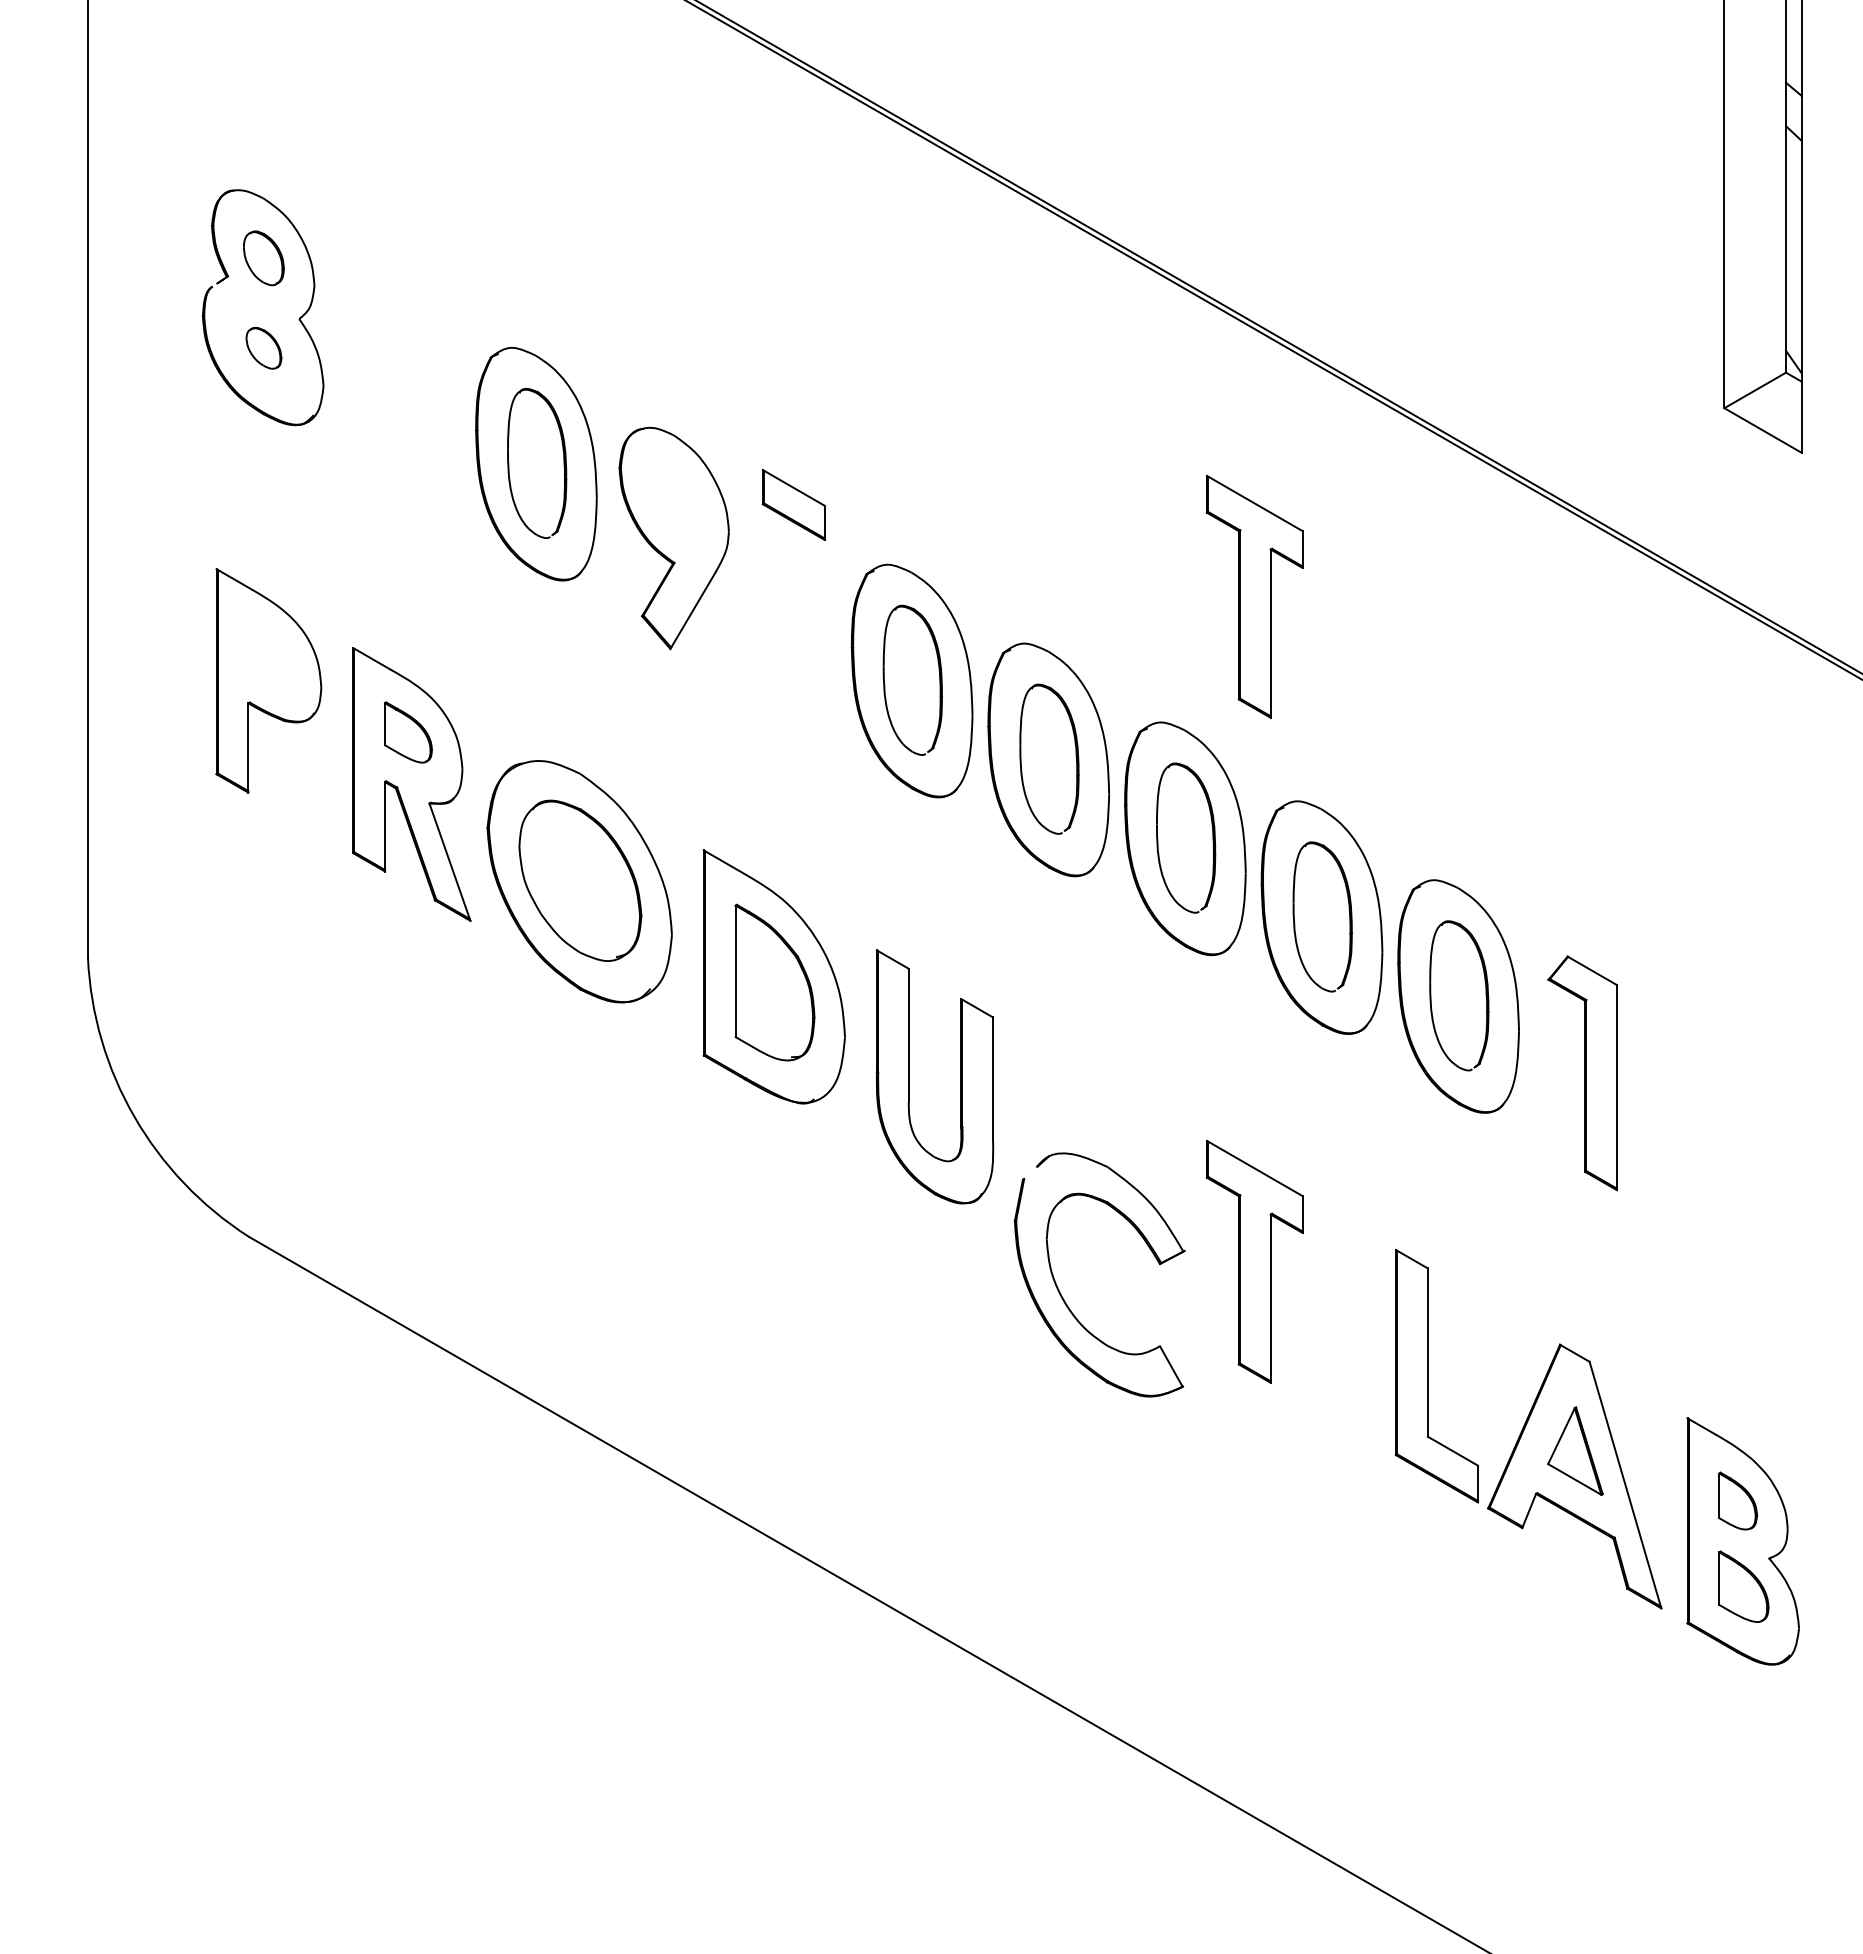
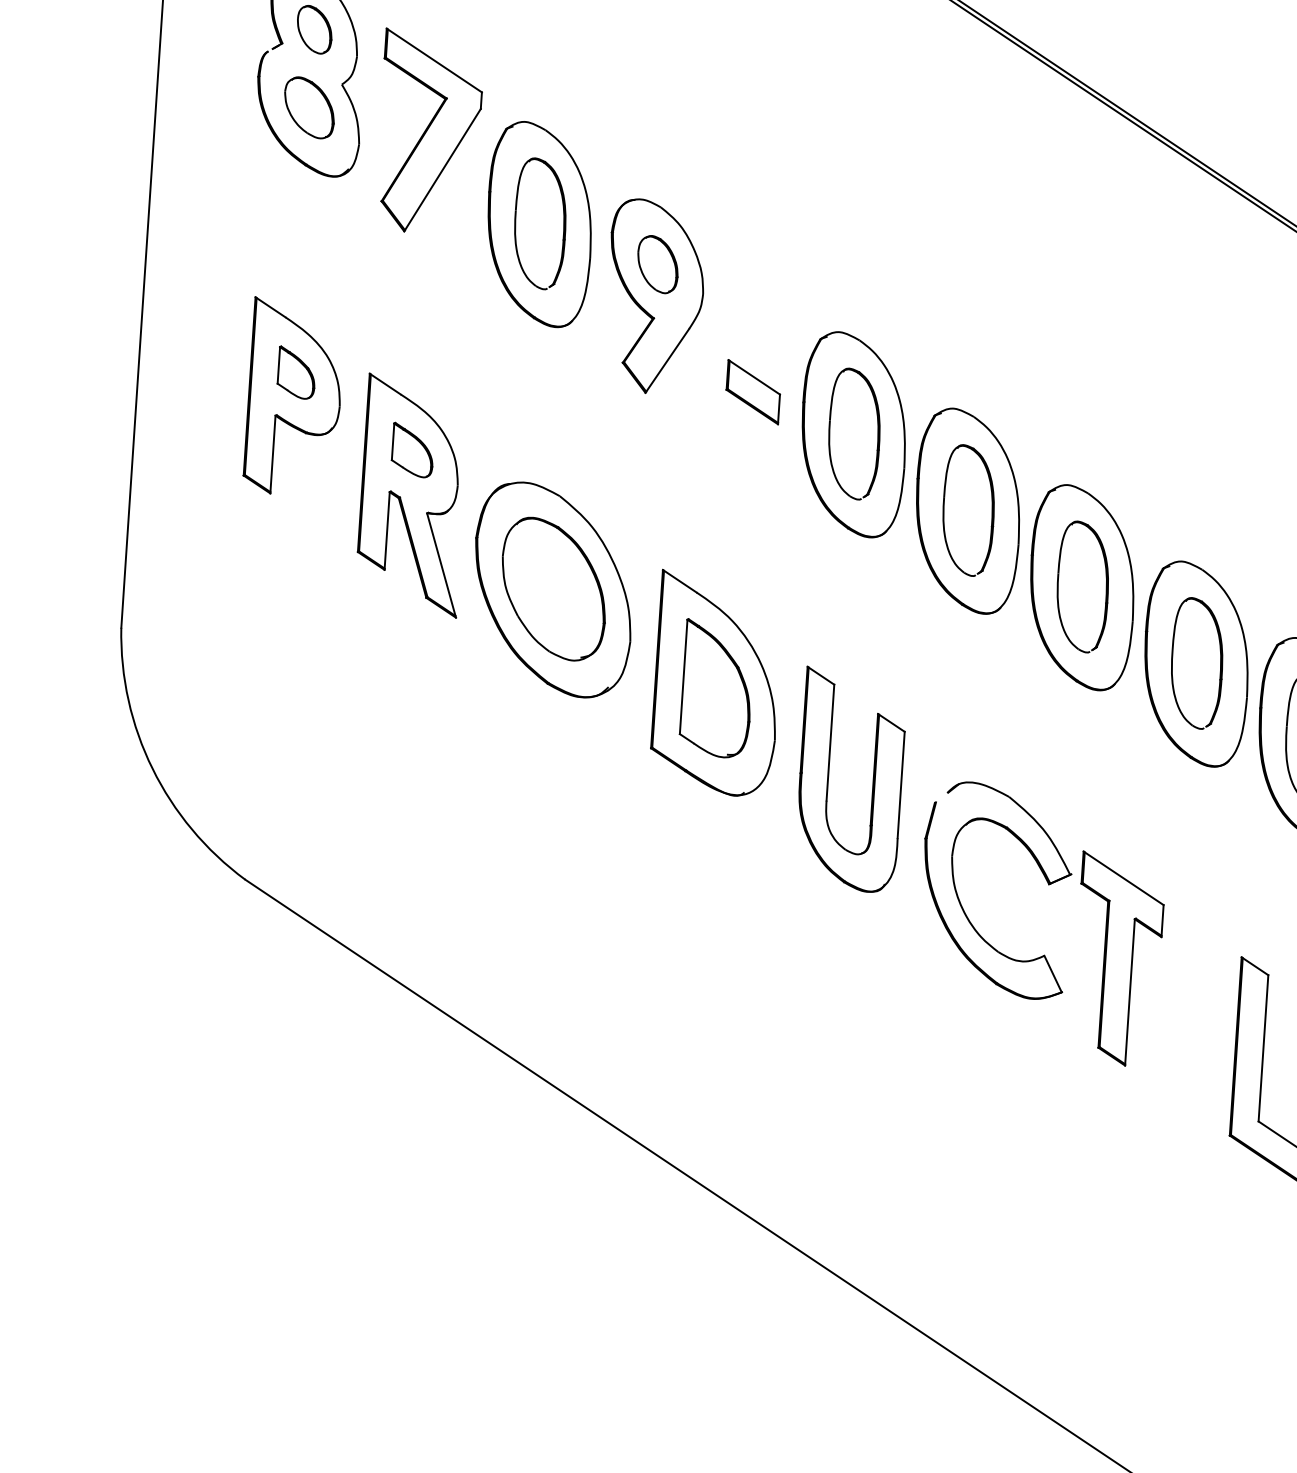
part: (263, 348) -> (309, 108), size x1.67
part: (403, 366) -> (429, 131), added
part: (674, 500) -> (657, 264), added
part: (793, 504) -> (753, 391), moved
part: (1254, 596) -> (1156, 380), removed
part: (269, 652) -> (296, 372), added
part: (1062, 1295) -> (962, 906), moved

